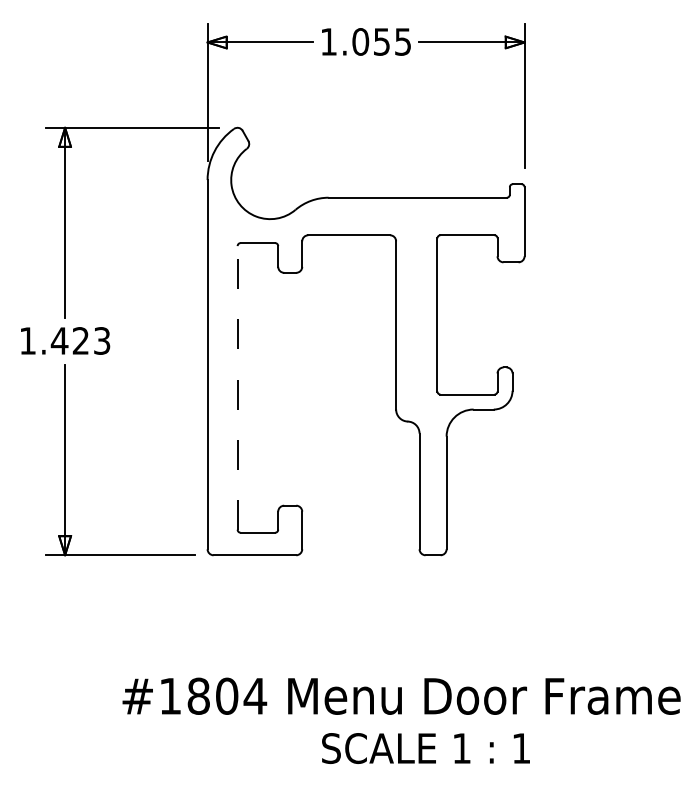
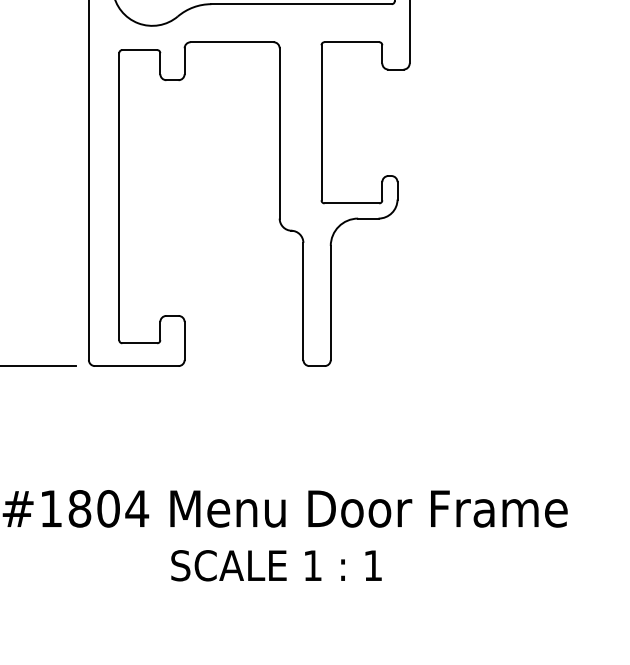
line: (237, 387) -> (119, 196), dashed -> solid
text: (425, 748) -> (276, 565), moved

